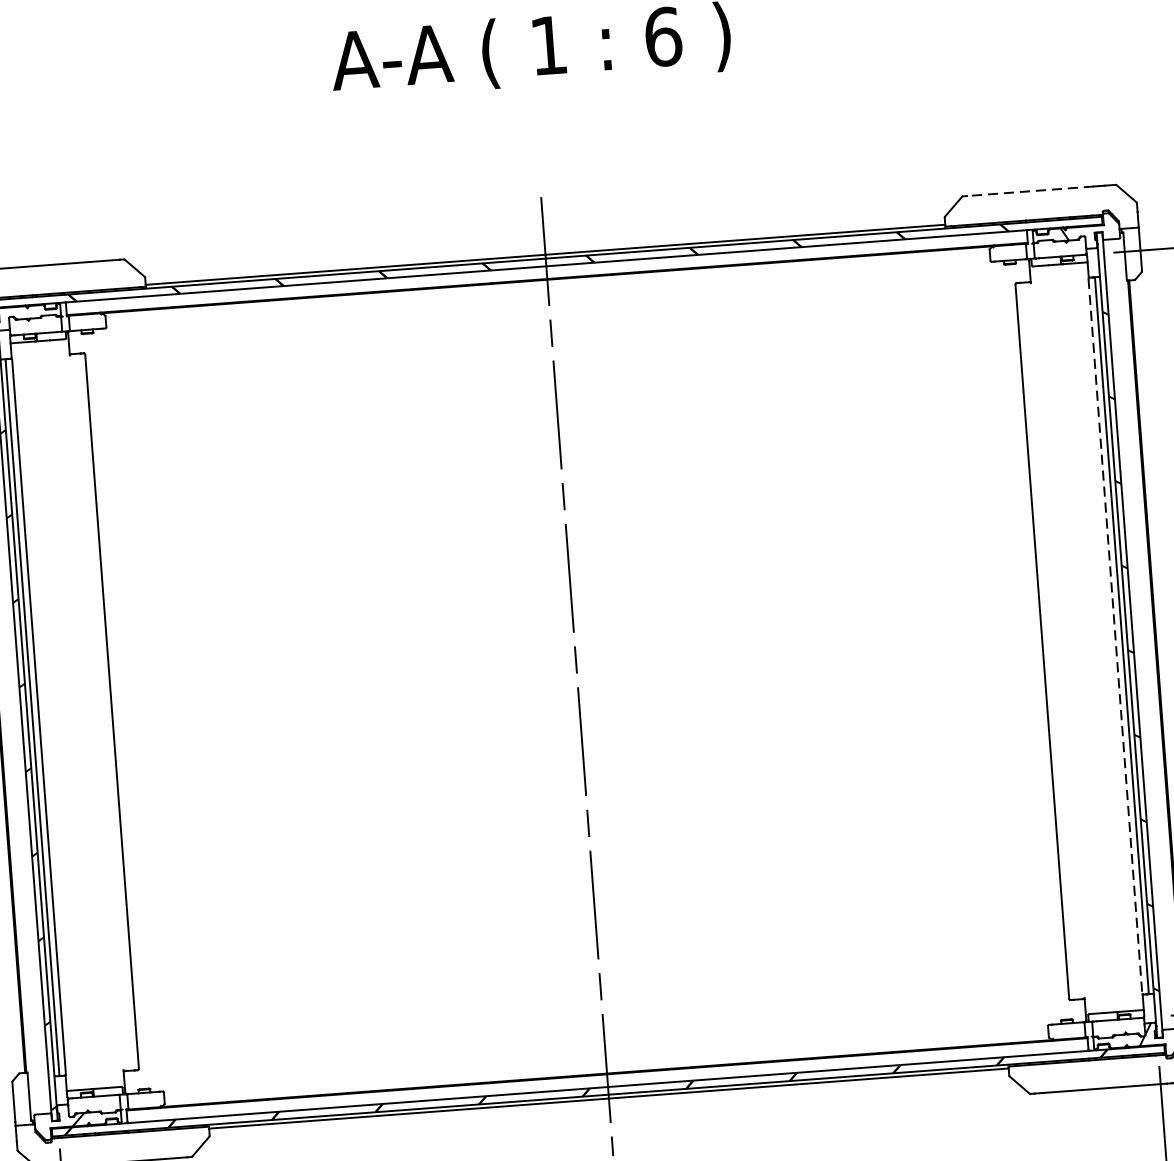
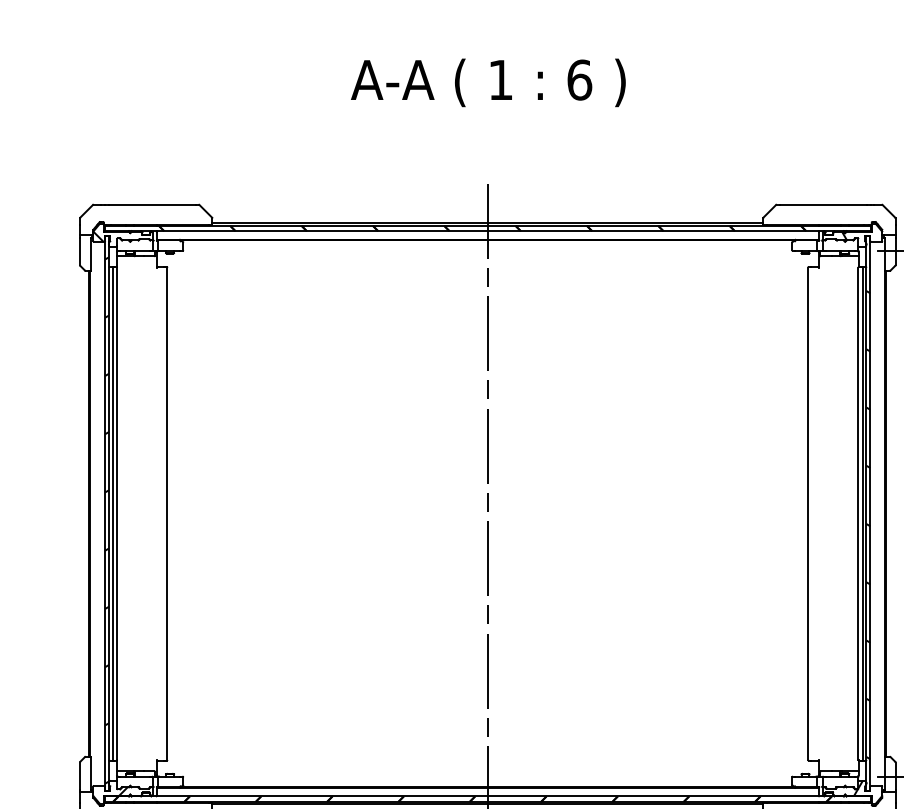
line: (1030, 190) -> (823, 204), dashed -> solid
line: (1115, 637) -> (858, 514), dashed -> solid

